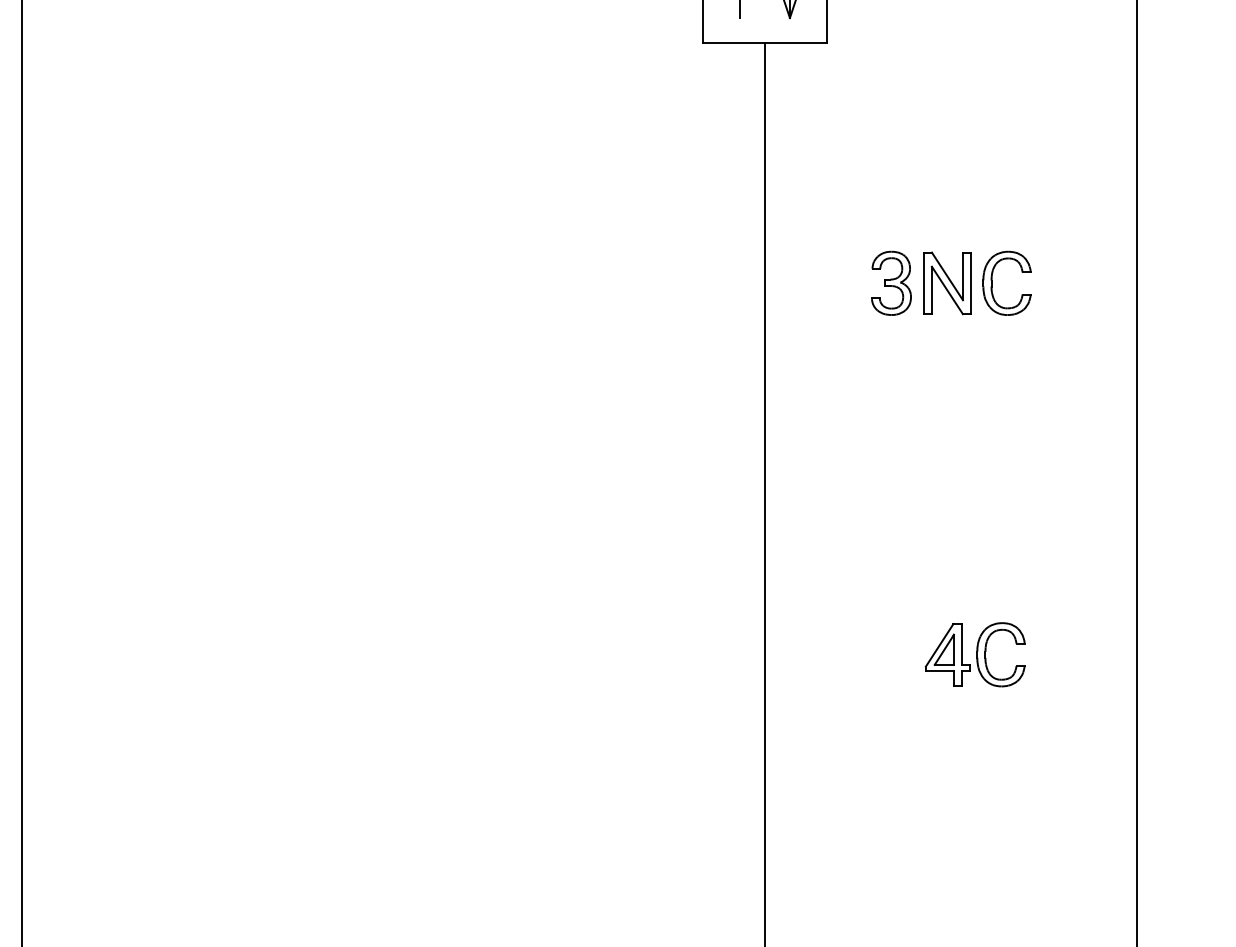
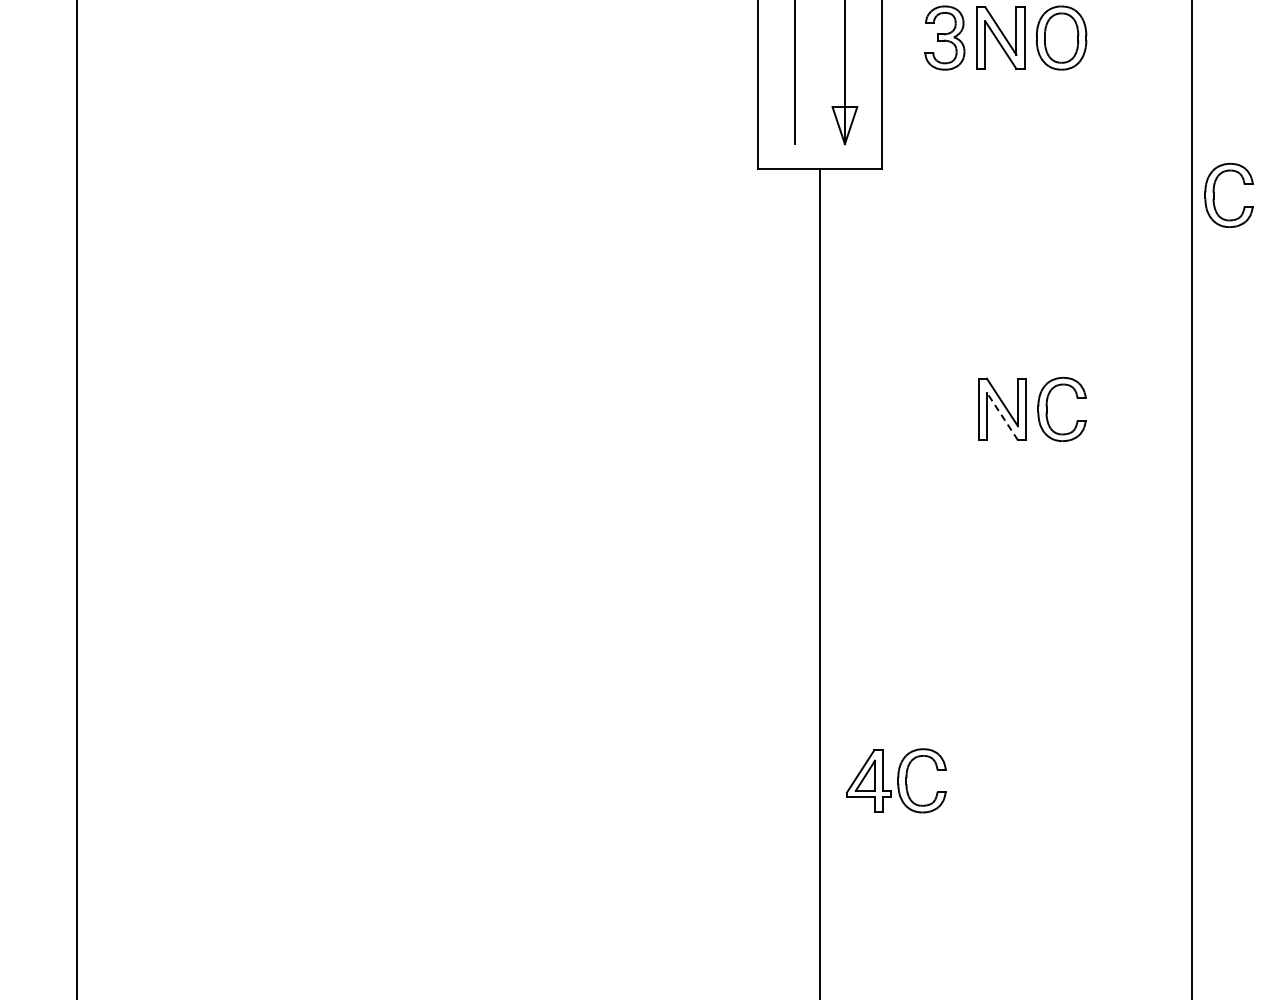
part: (1159, 69) -> (1214, 195), added
part: (891, 283) -> (946, 409), removed
line: (947, 290) -> (1002, 416), solid -> dashed
part: (974, 654) -> (895, 780), moved

